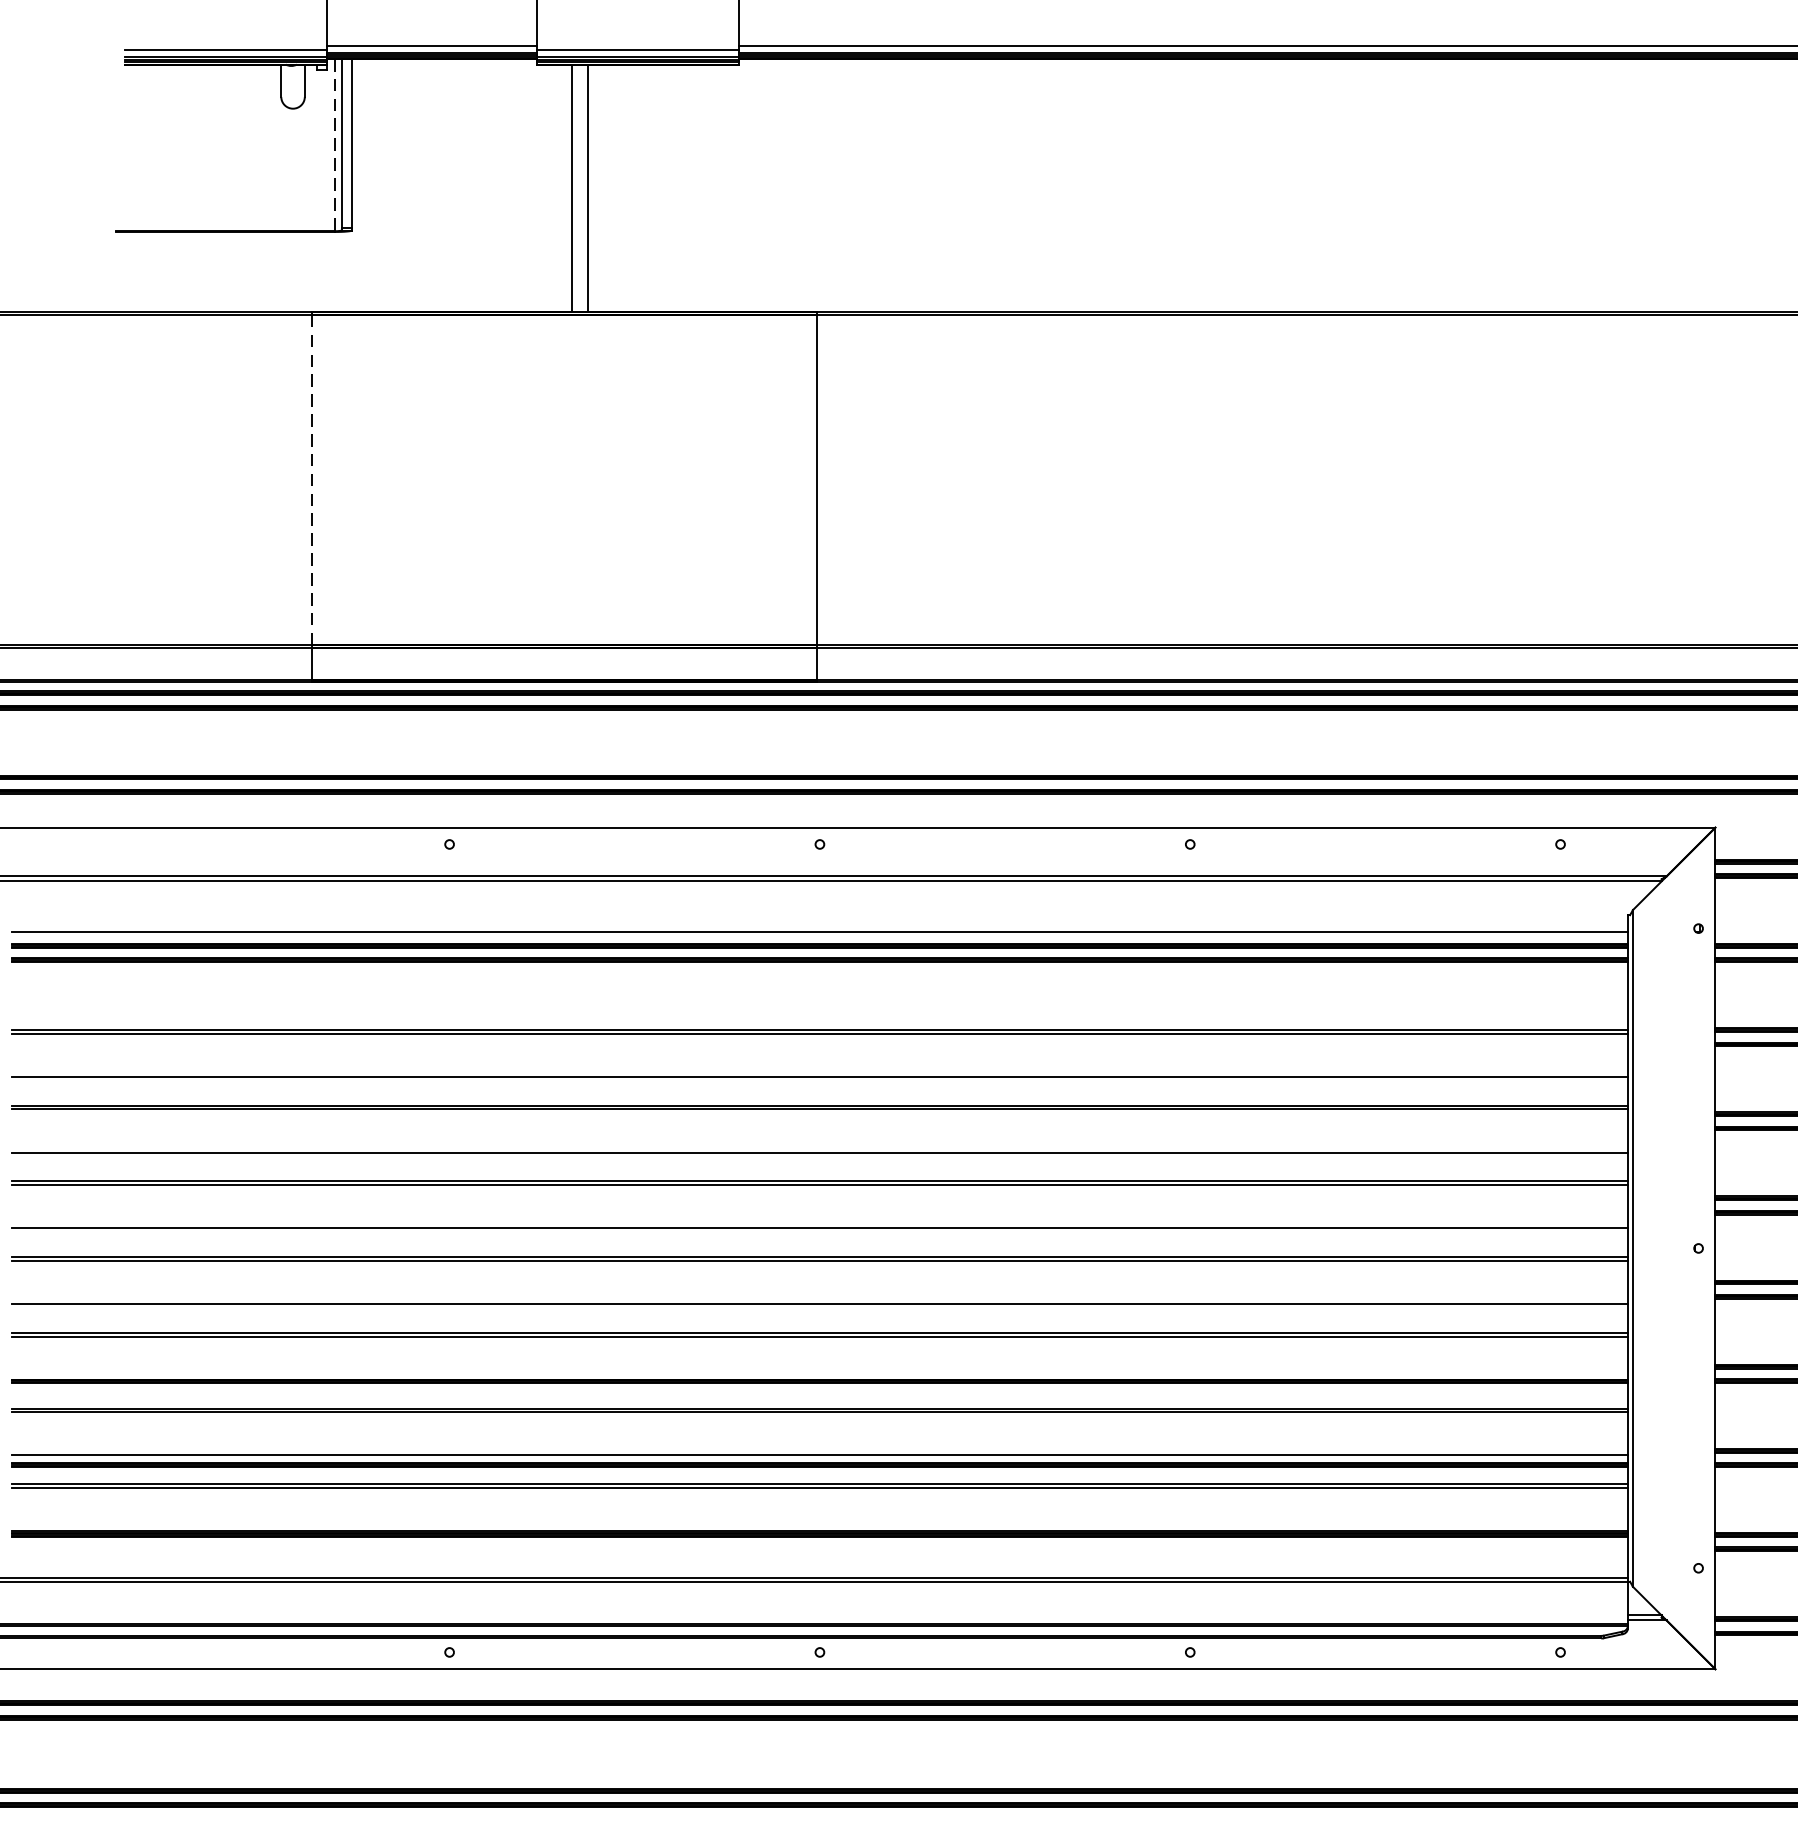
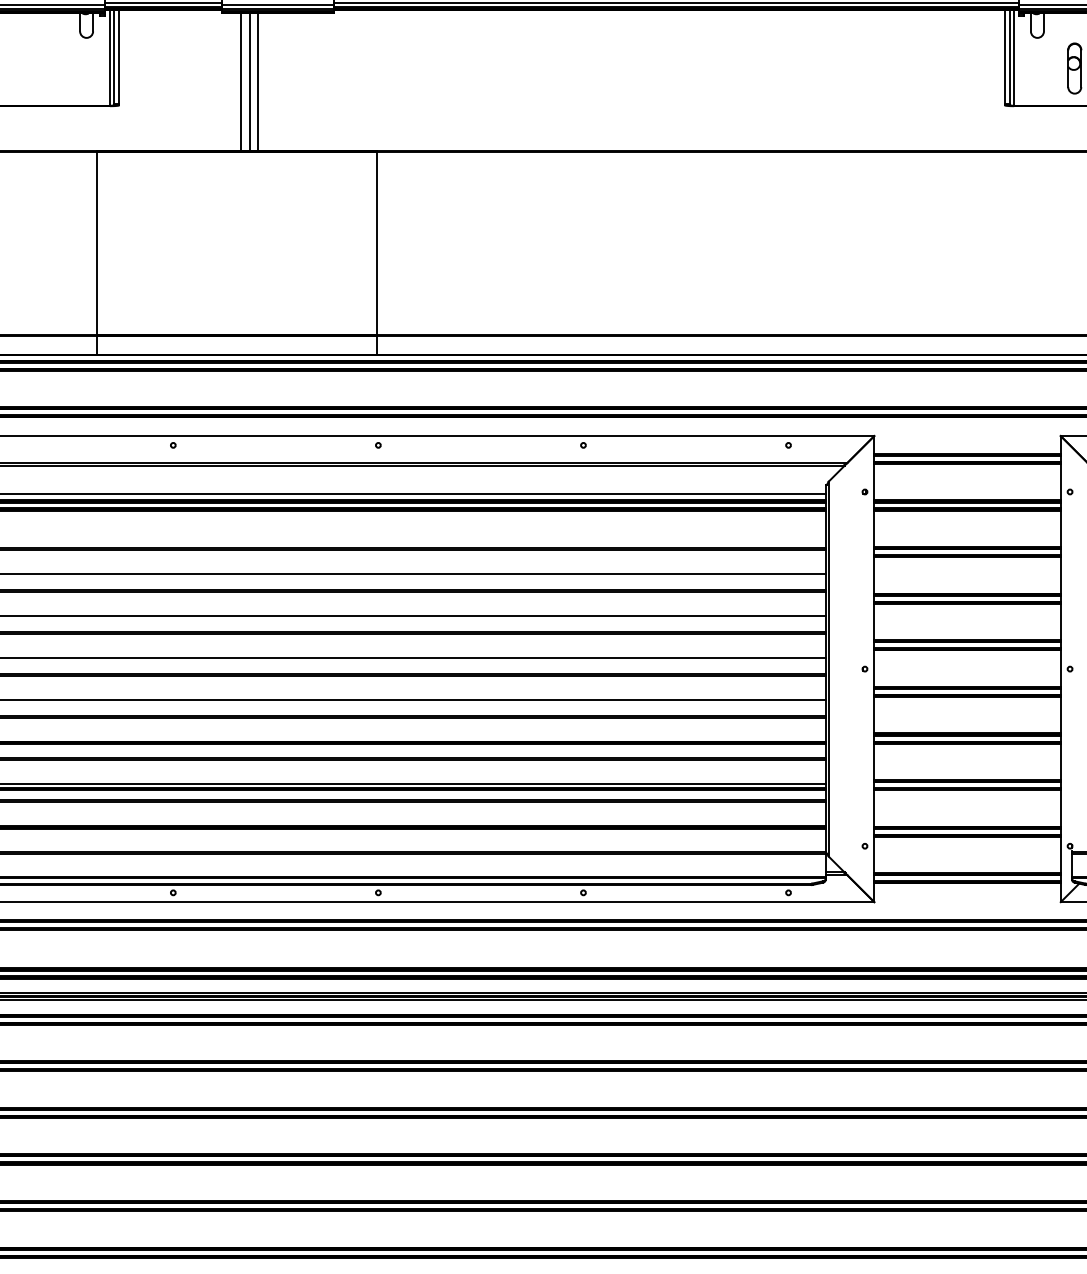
line: (334, 145) -> (109, 58), dashed -> solid
line: (603, 187) -> (258, 81), added
line: (312, 481) -> (97, 244), dashed -> solid

